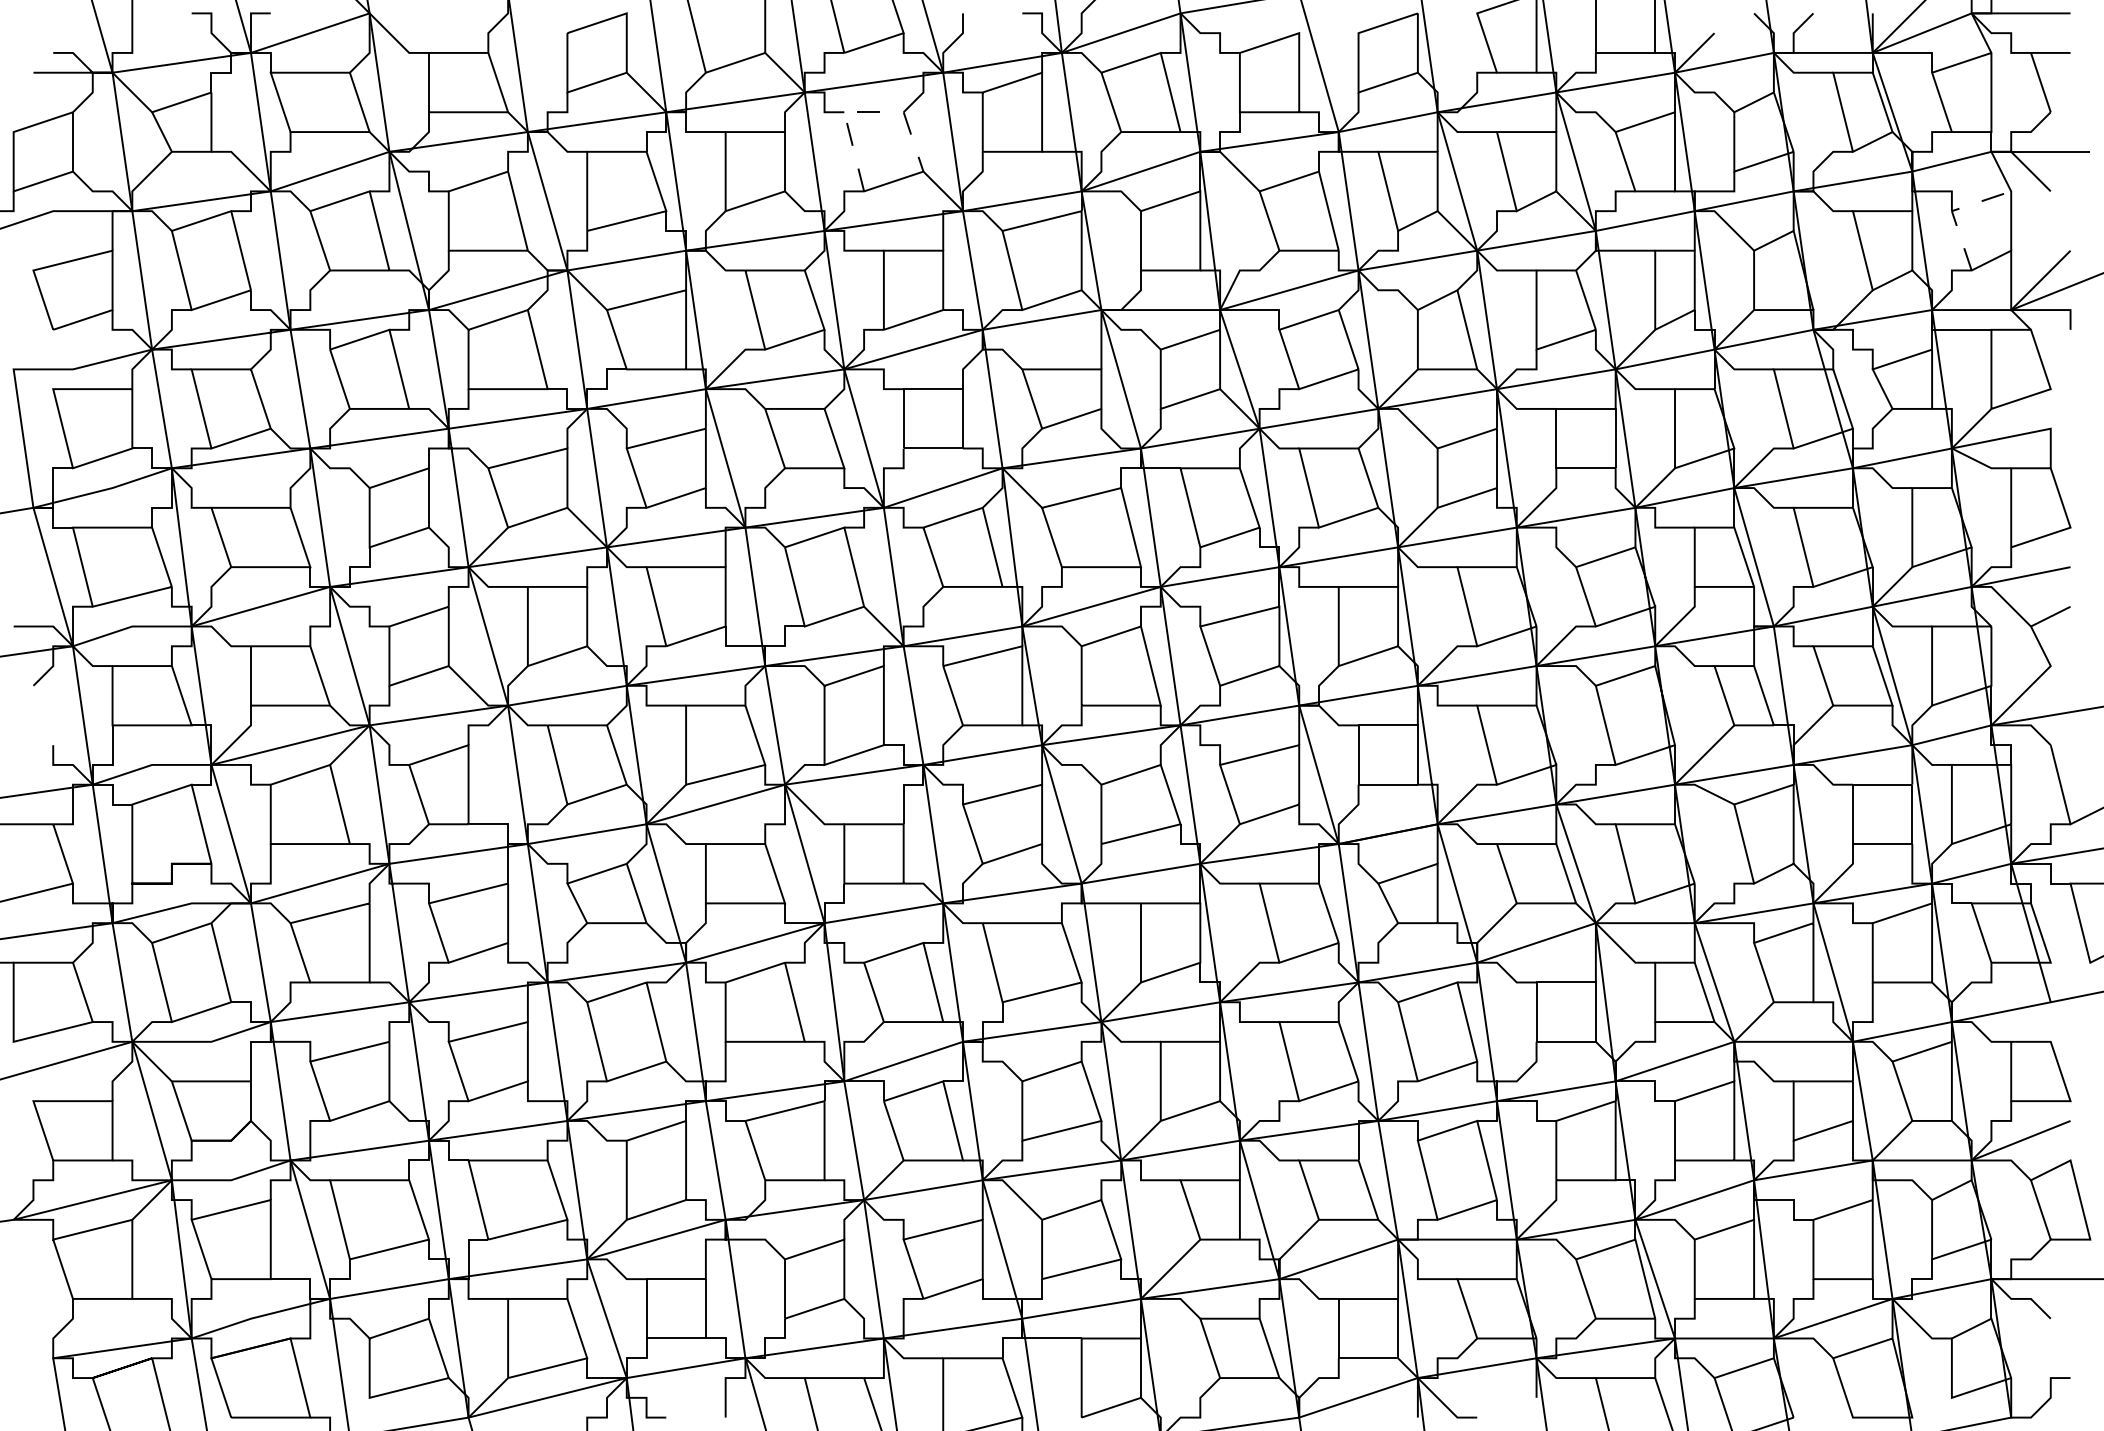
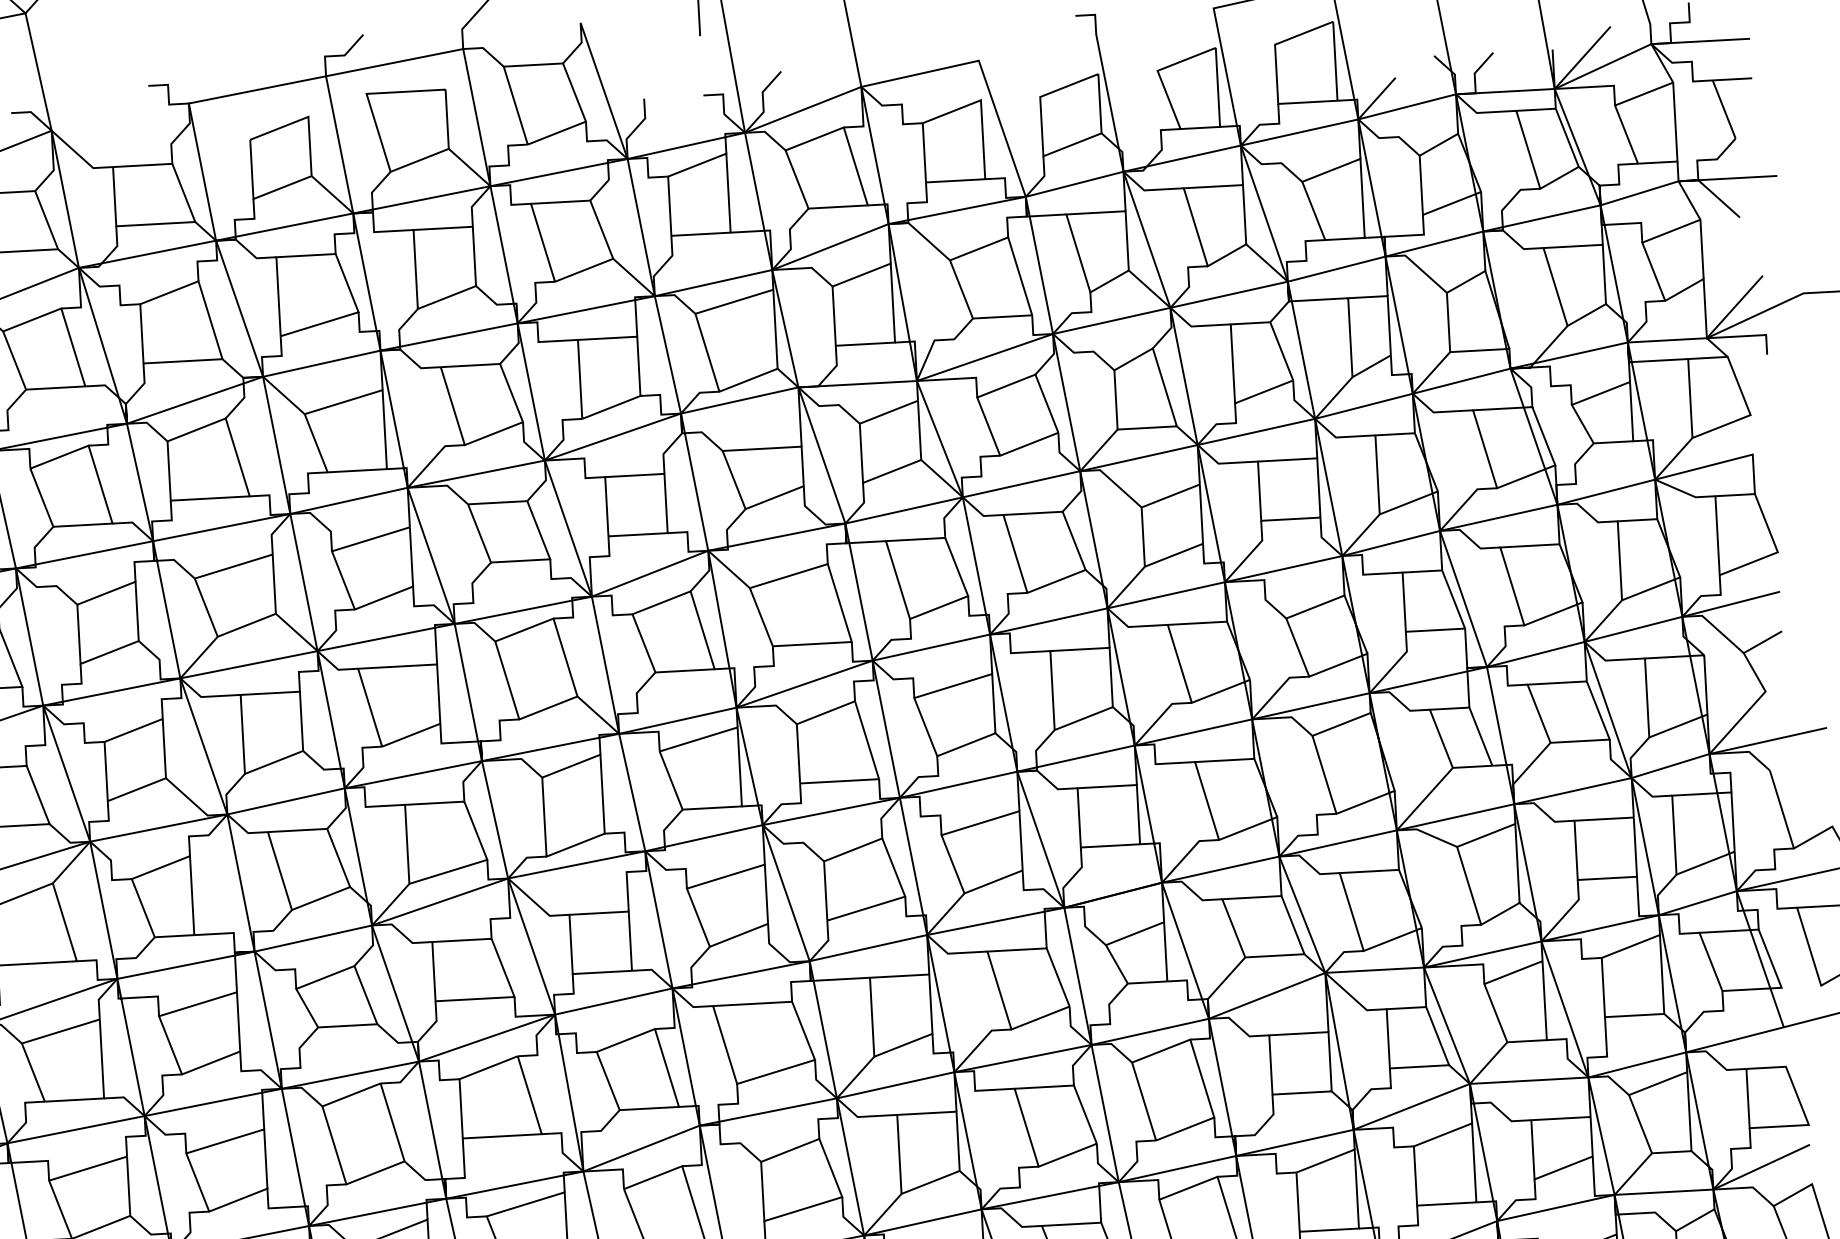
line: (865, 112) -> (552, 202), dashed -> solid
line: (1951, 211) -> (1641, 243), dashed -> solid

